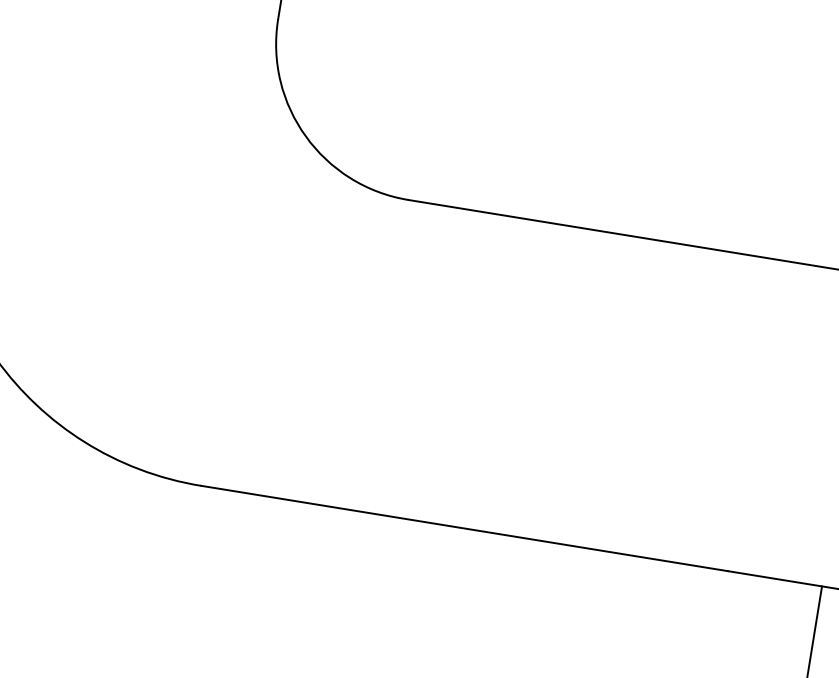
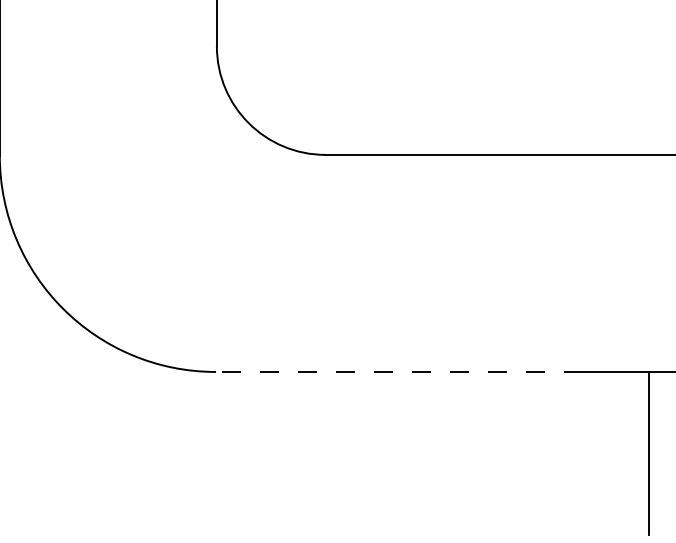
line: (464, 527) -> (399, 371), solid -> dashed

